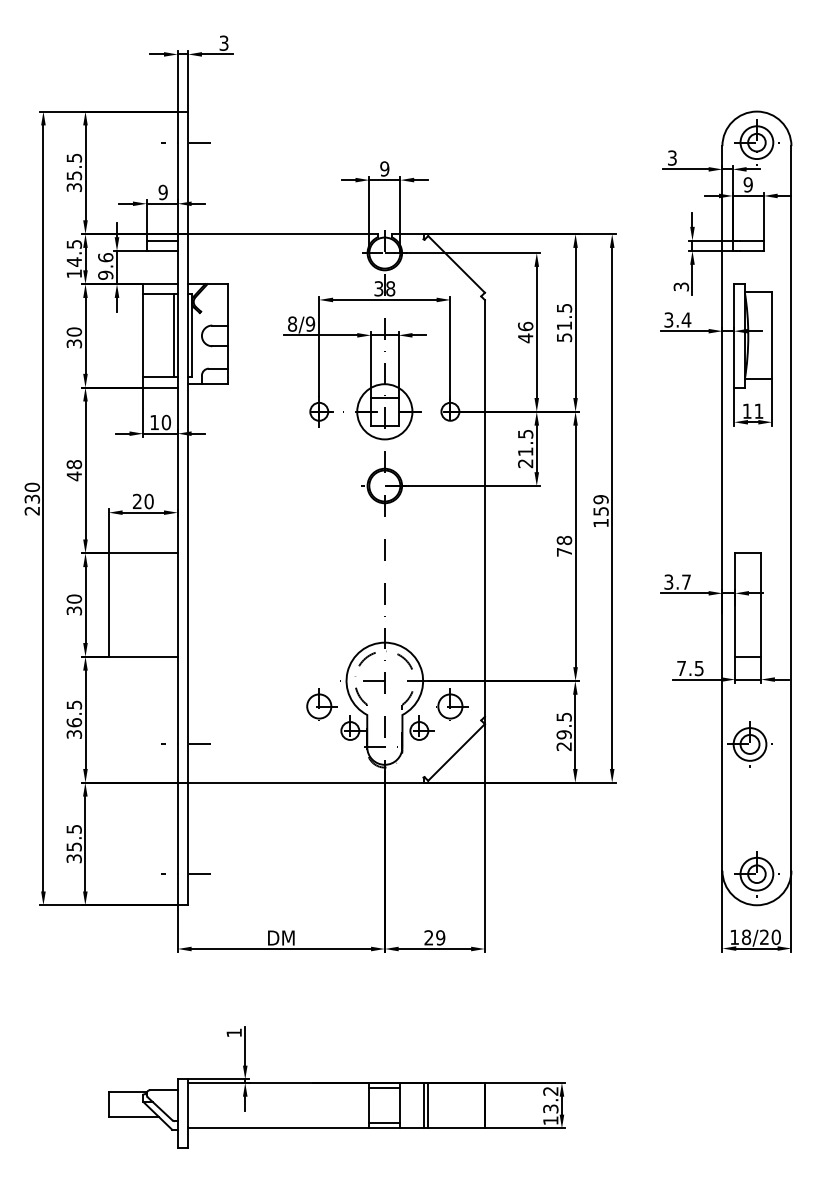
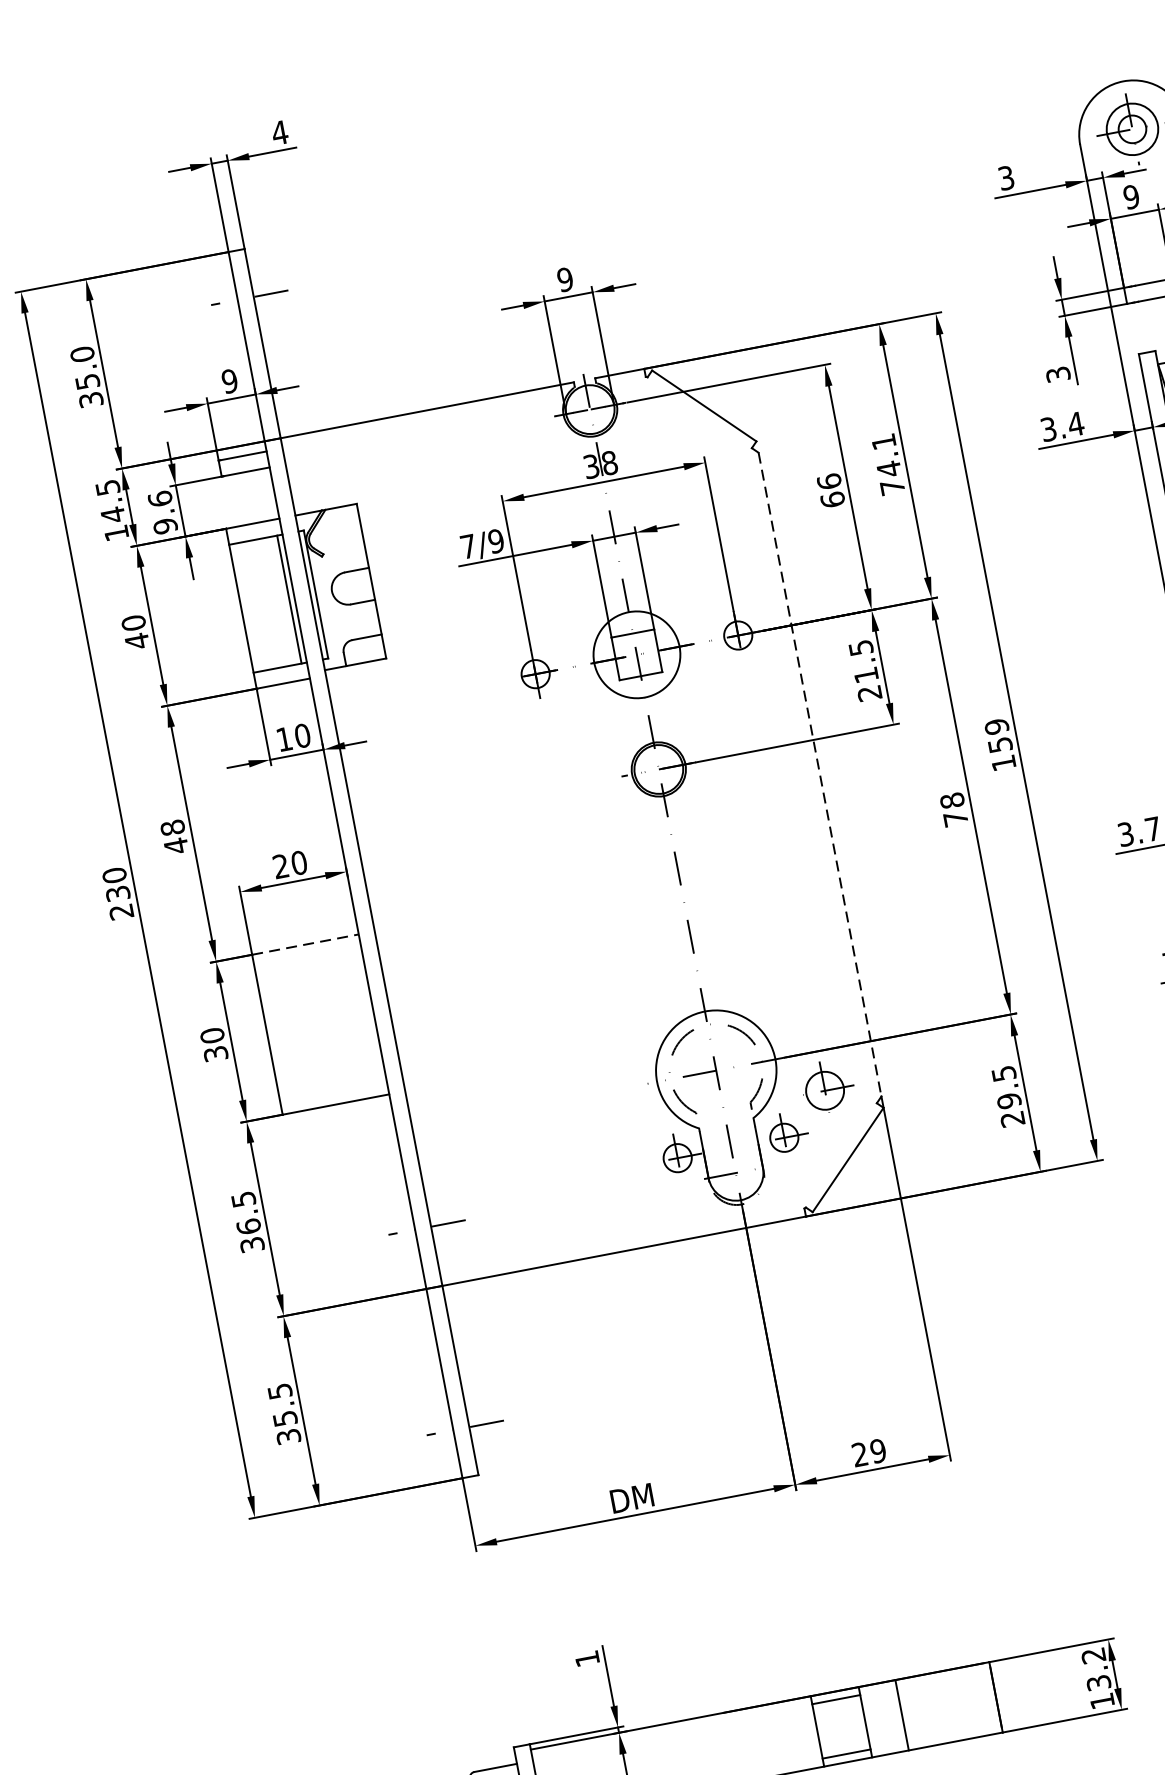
text: (223, 42) -> (278, 131), 3 -> 4
text: (74, 157) -> (82, 353), 35.5 -> 35.0
text: (292, 323) -> (468, 545), 8/9 -> 7/9
text: (564, 323) -> (888, 465), 51.5 -> 74.1
text: (525, 338) -> (832, 500), 46 -> 66
text: (74, 343) -> (137, 640), 30 -> 40
line: (484, 508) -> (819, 774), solid -> dashed
line: (143, 553) -> (305, 944), solid -> dashed
part: (321, 704) -> (625, 1125), removed
line: (427, 1105) -> (907, 1713), removed

